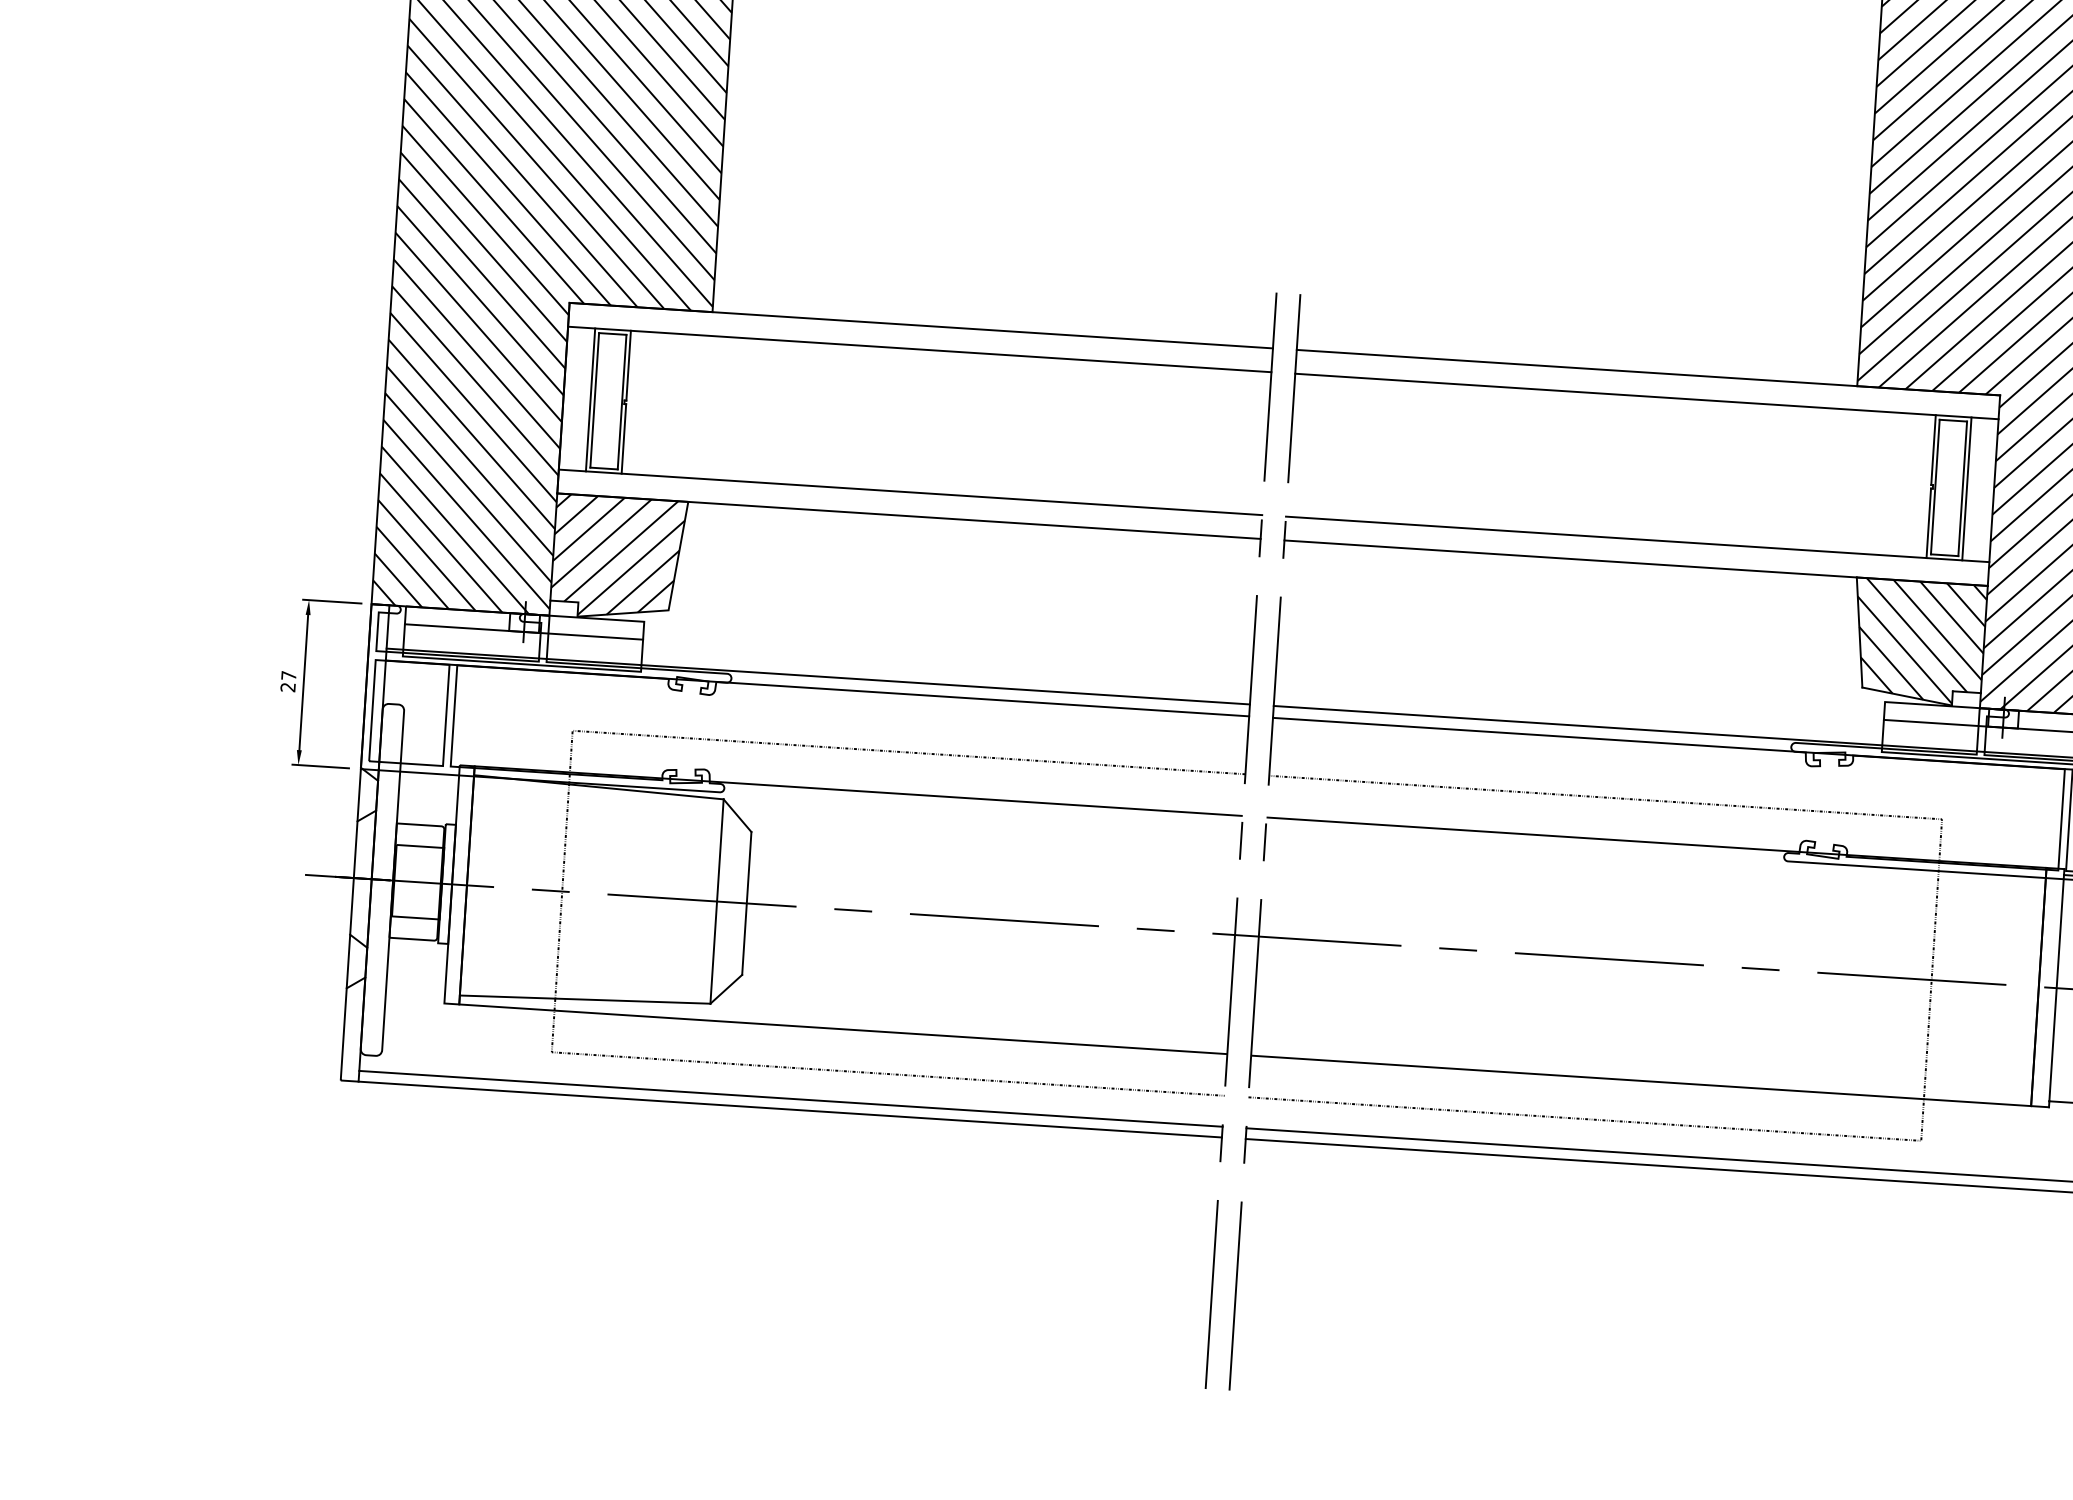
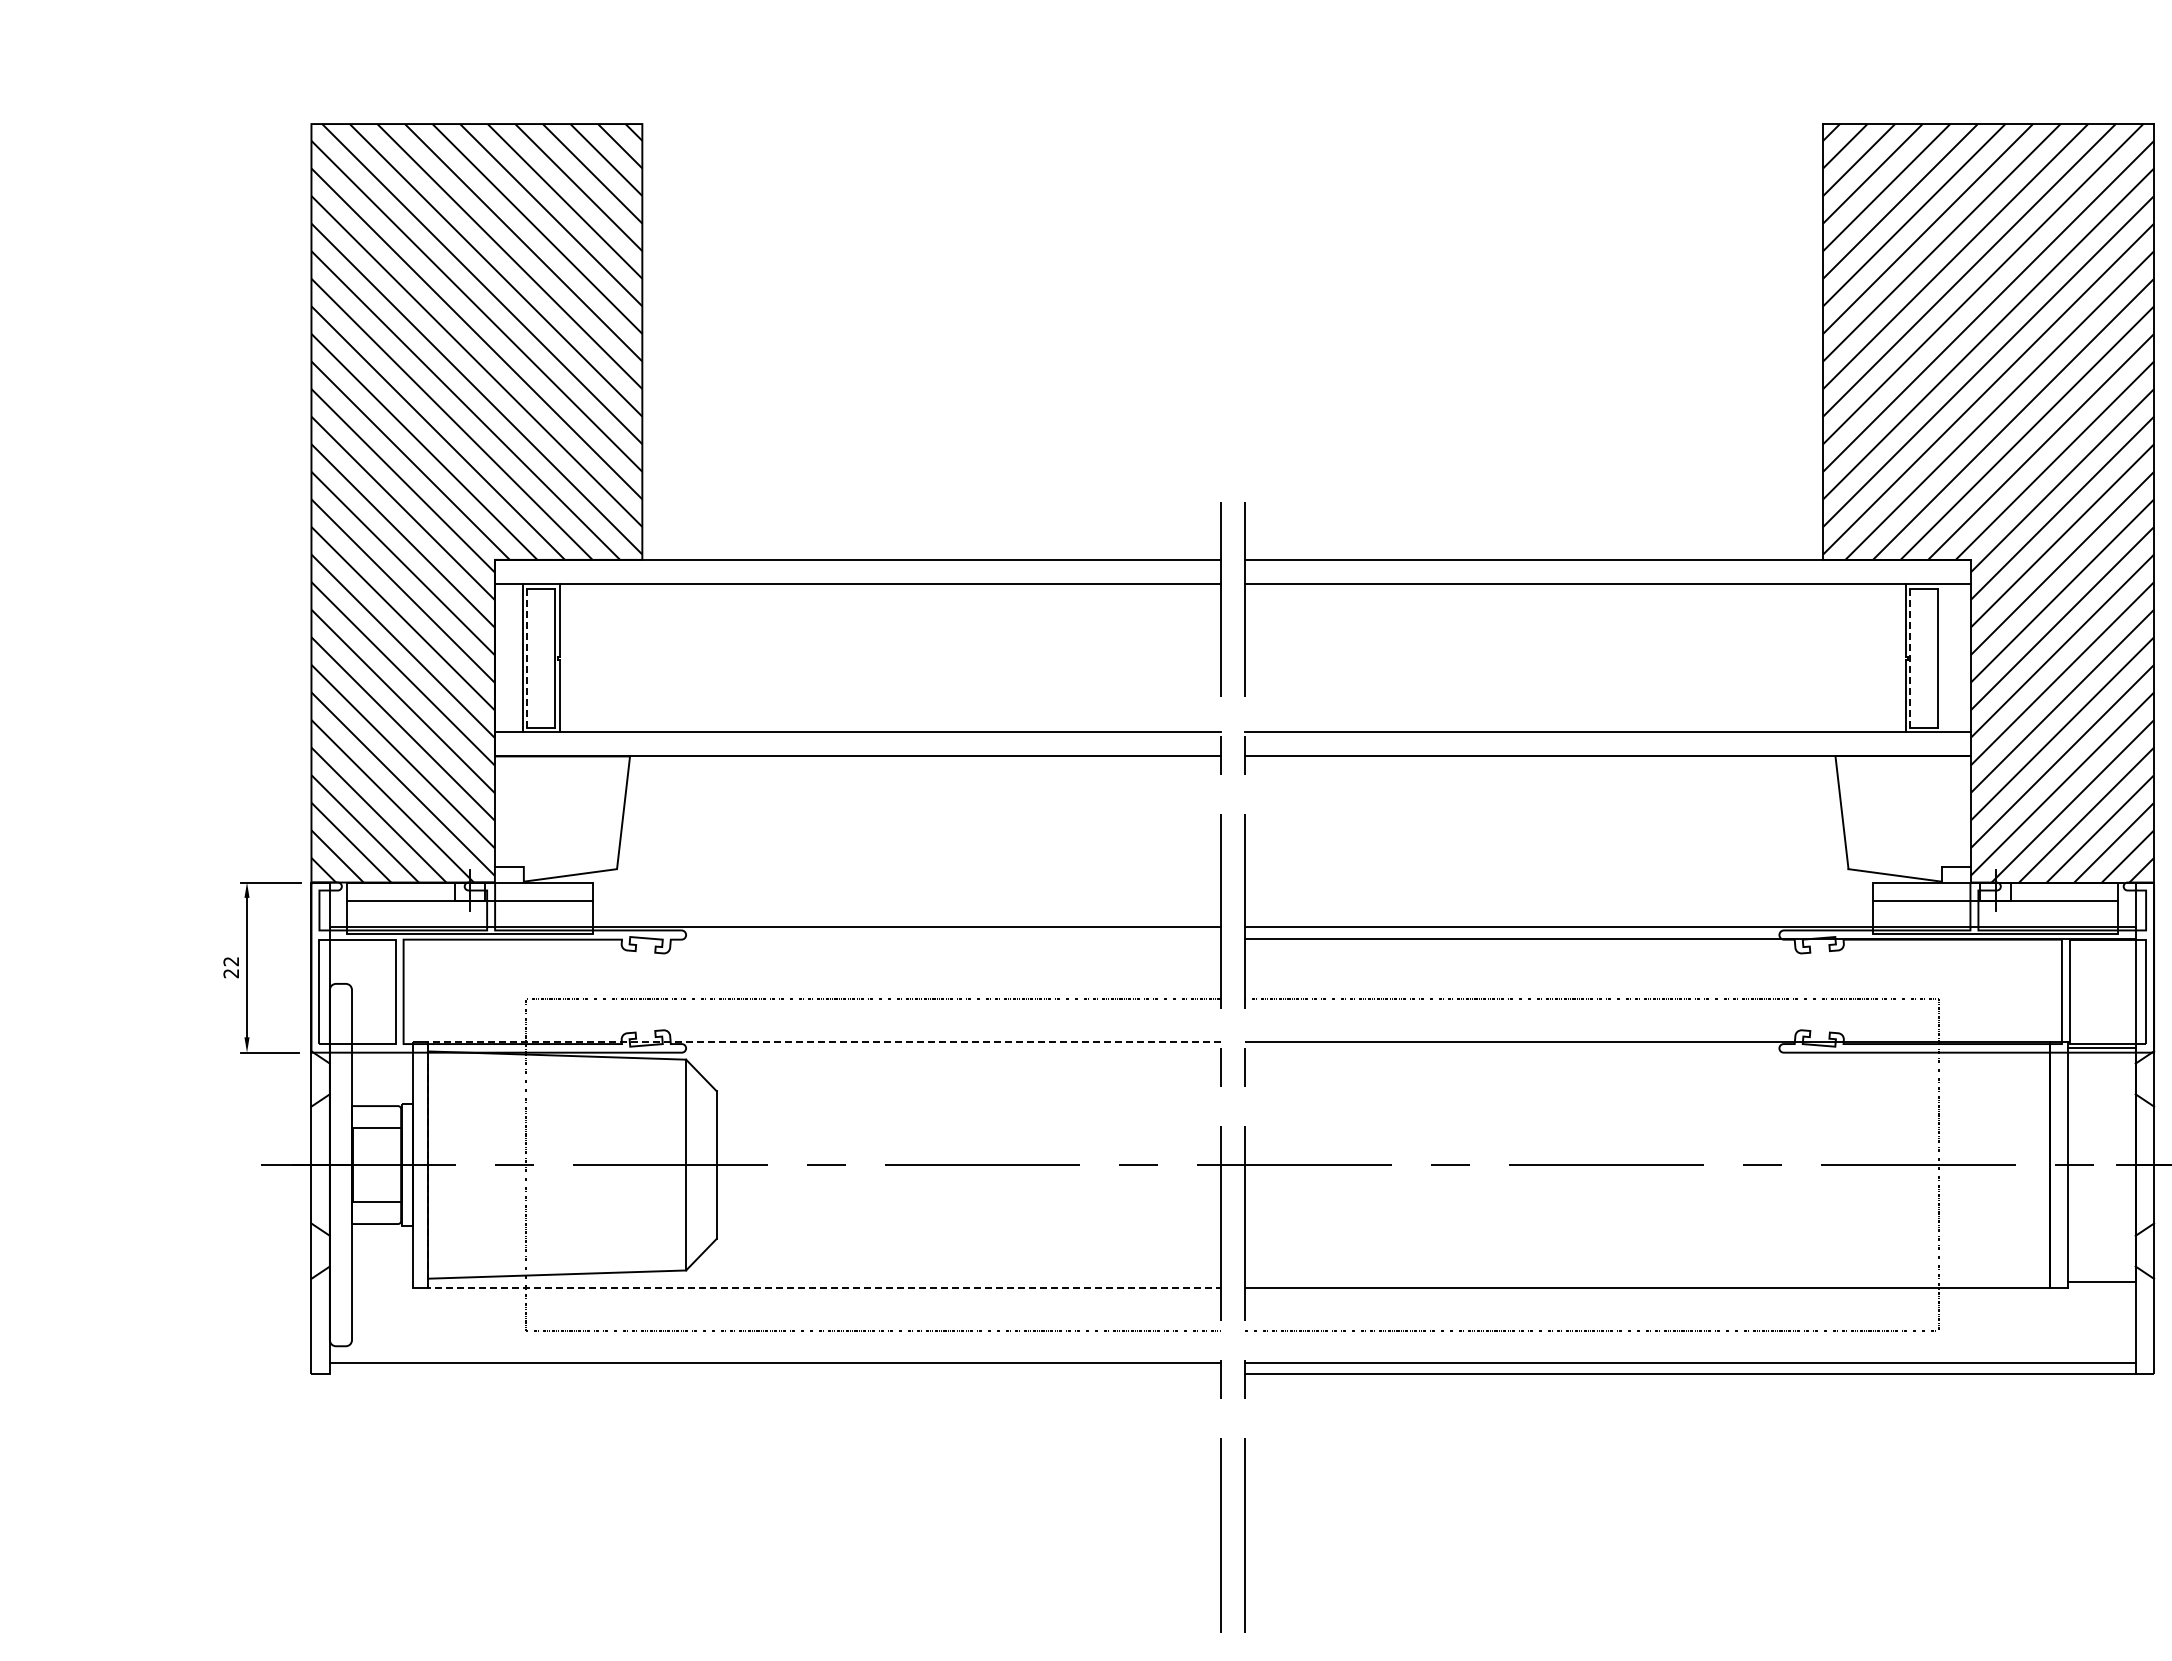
line: (595, 400) -> (527, 658), solid -> dashed
line: (1935, 487) -> (1910, 658), solid -> dashed
line: (1966, 488) -> (1942, 657), removed
hatch: (617, 556) -> (560, 817), removed
hatch: (1918, 640) -> (1903, 817), removed
text: (288, 675) -> (230, 961), 27 -> 22
line: (816, 688) -> (774, 939), removed
line: (467, 885) -> (428, 1165), solid -> dashed
line: (789, 1109) -> (774, 1373), removed

